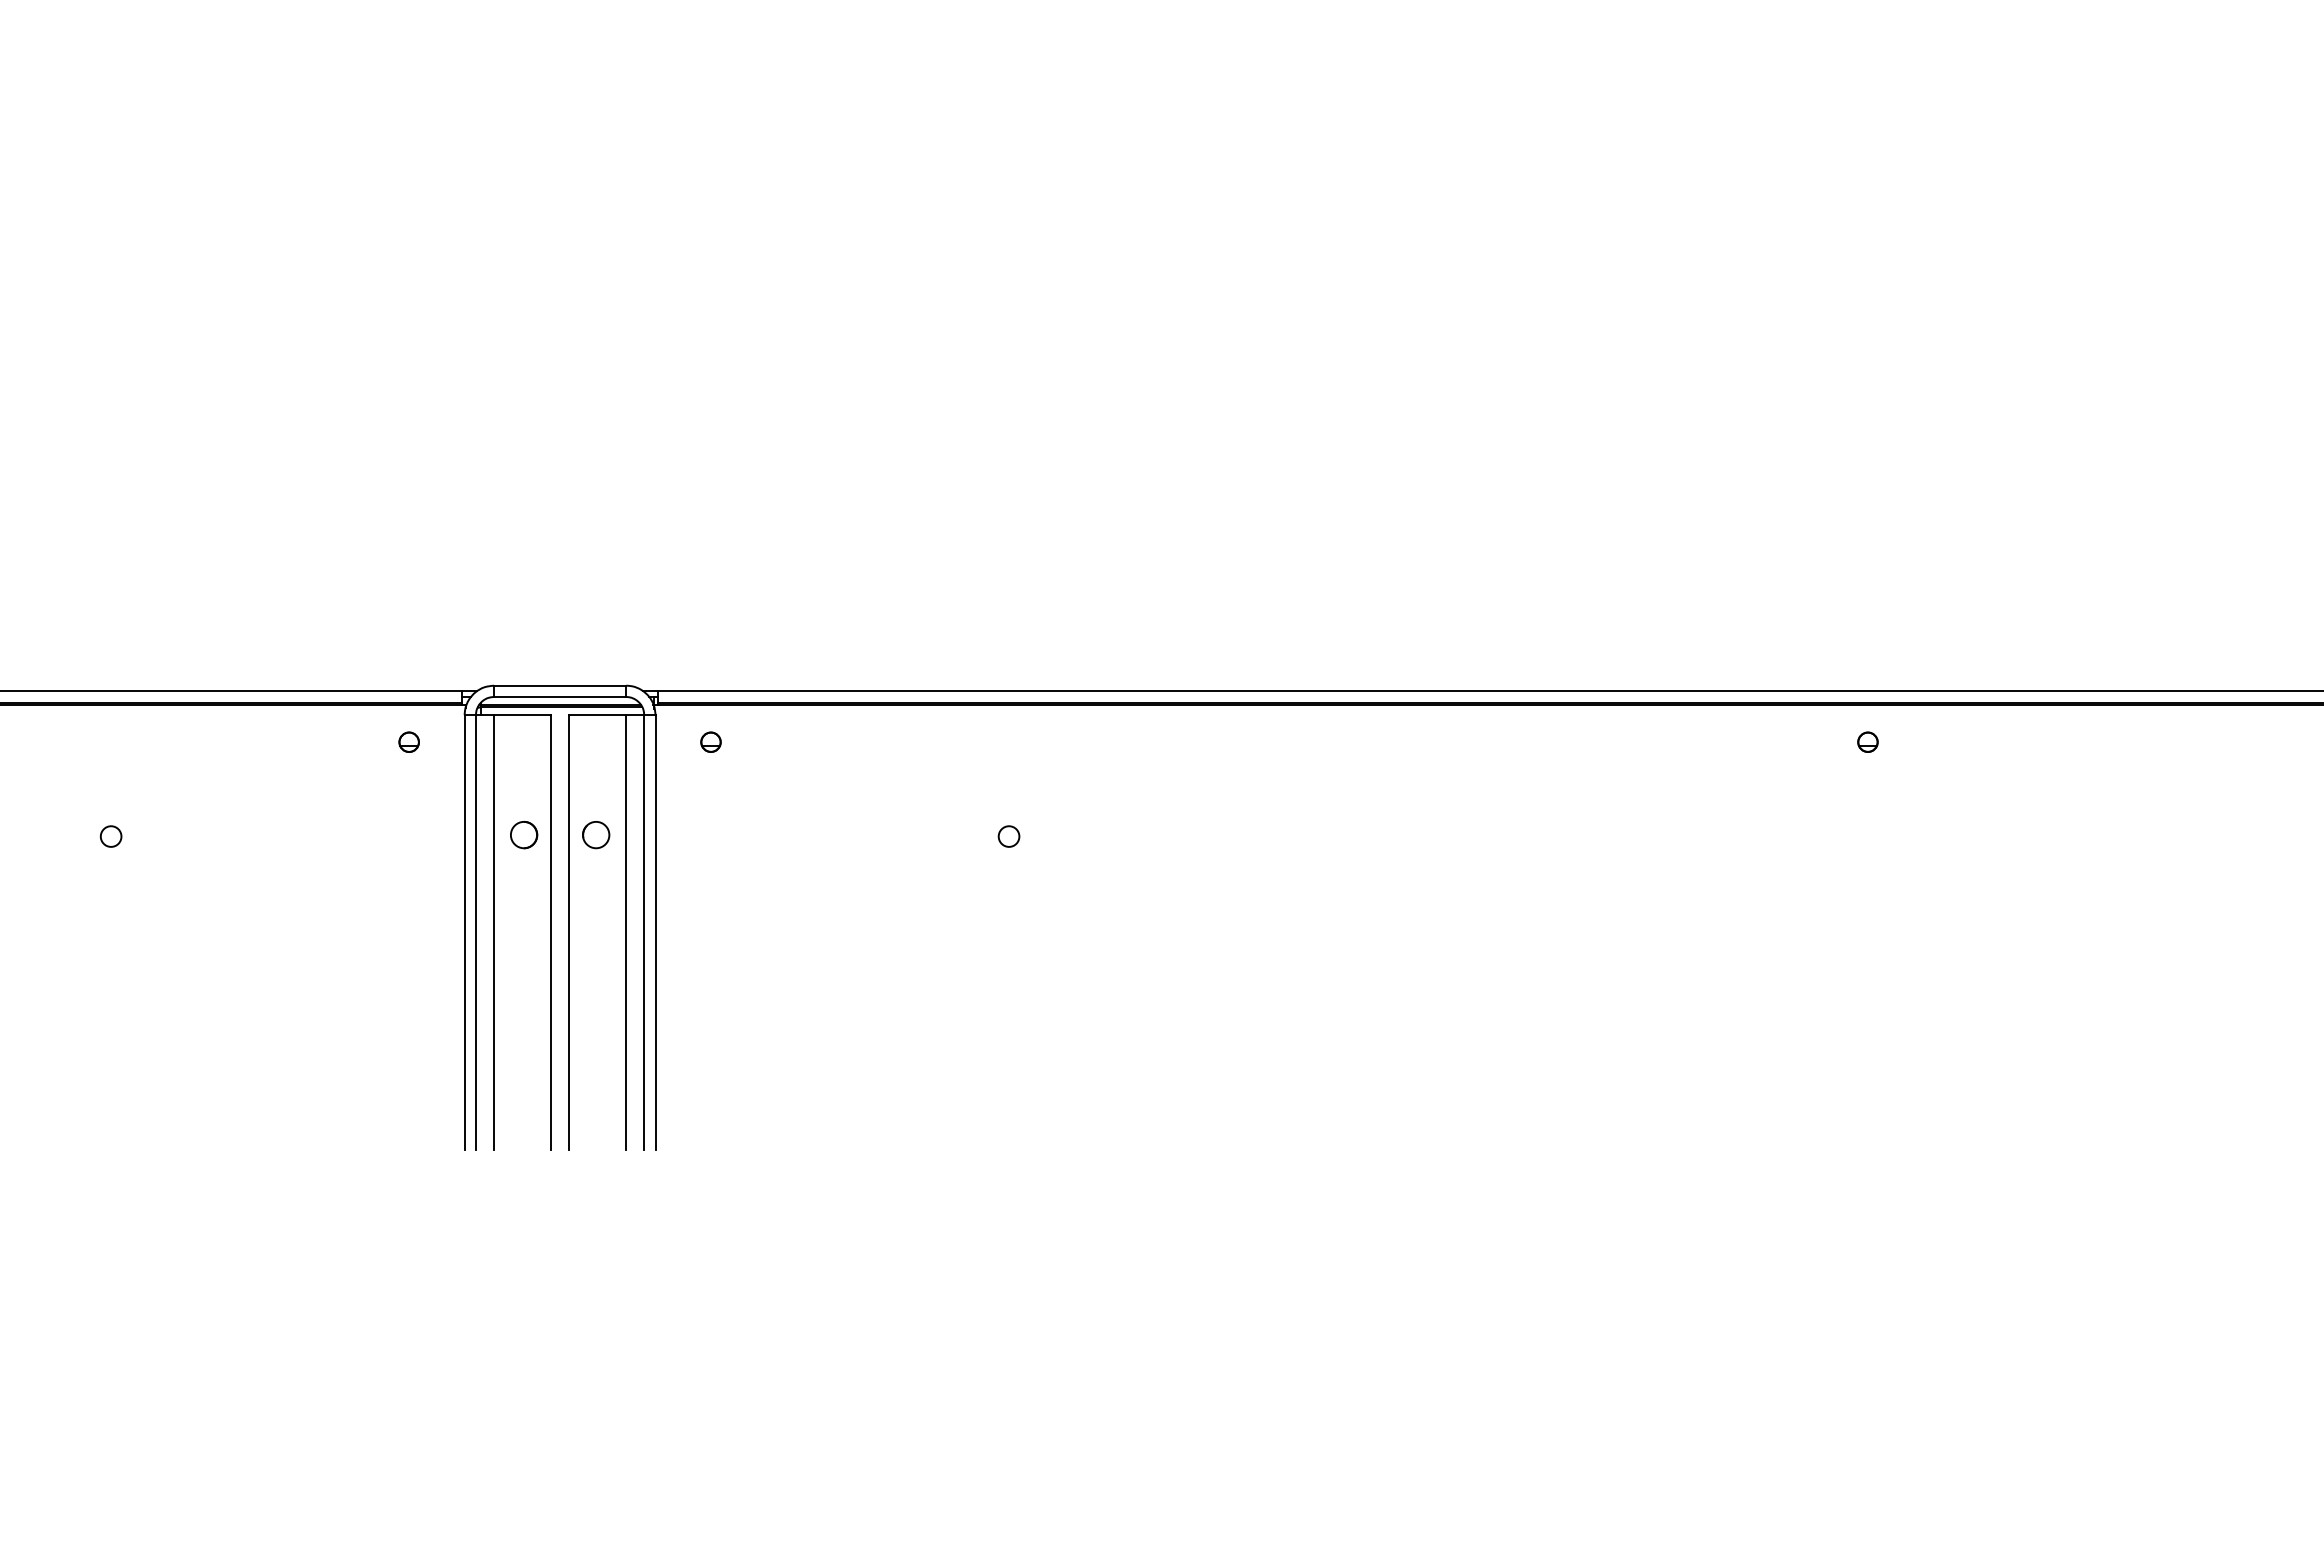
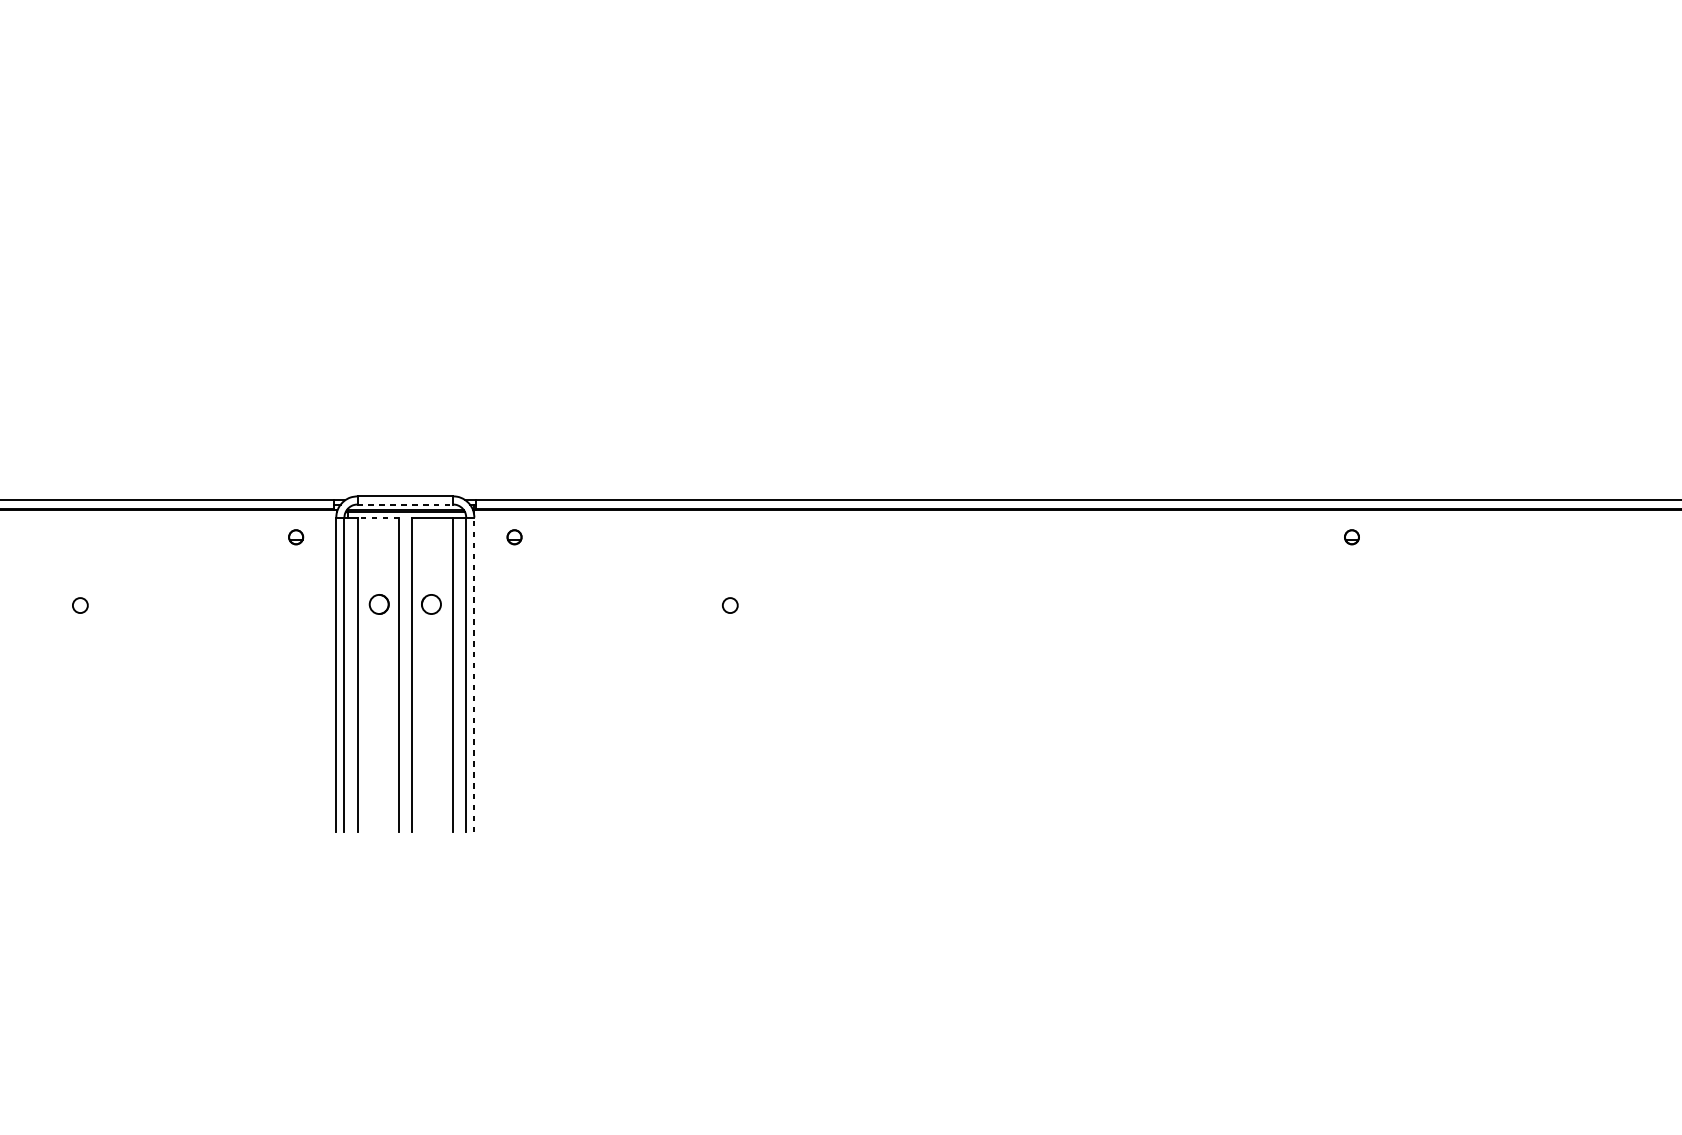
line: (560, 696) -> (405, 504), solid -> dashed
line: (522, 715) -> (378, 517), solid -> dashed
line: (655, 931) -> (474, 674), solid -> dashed

